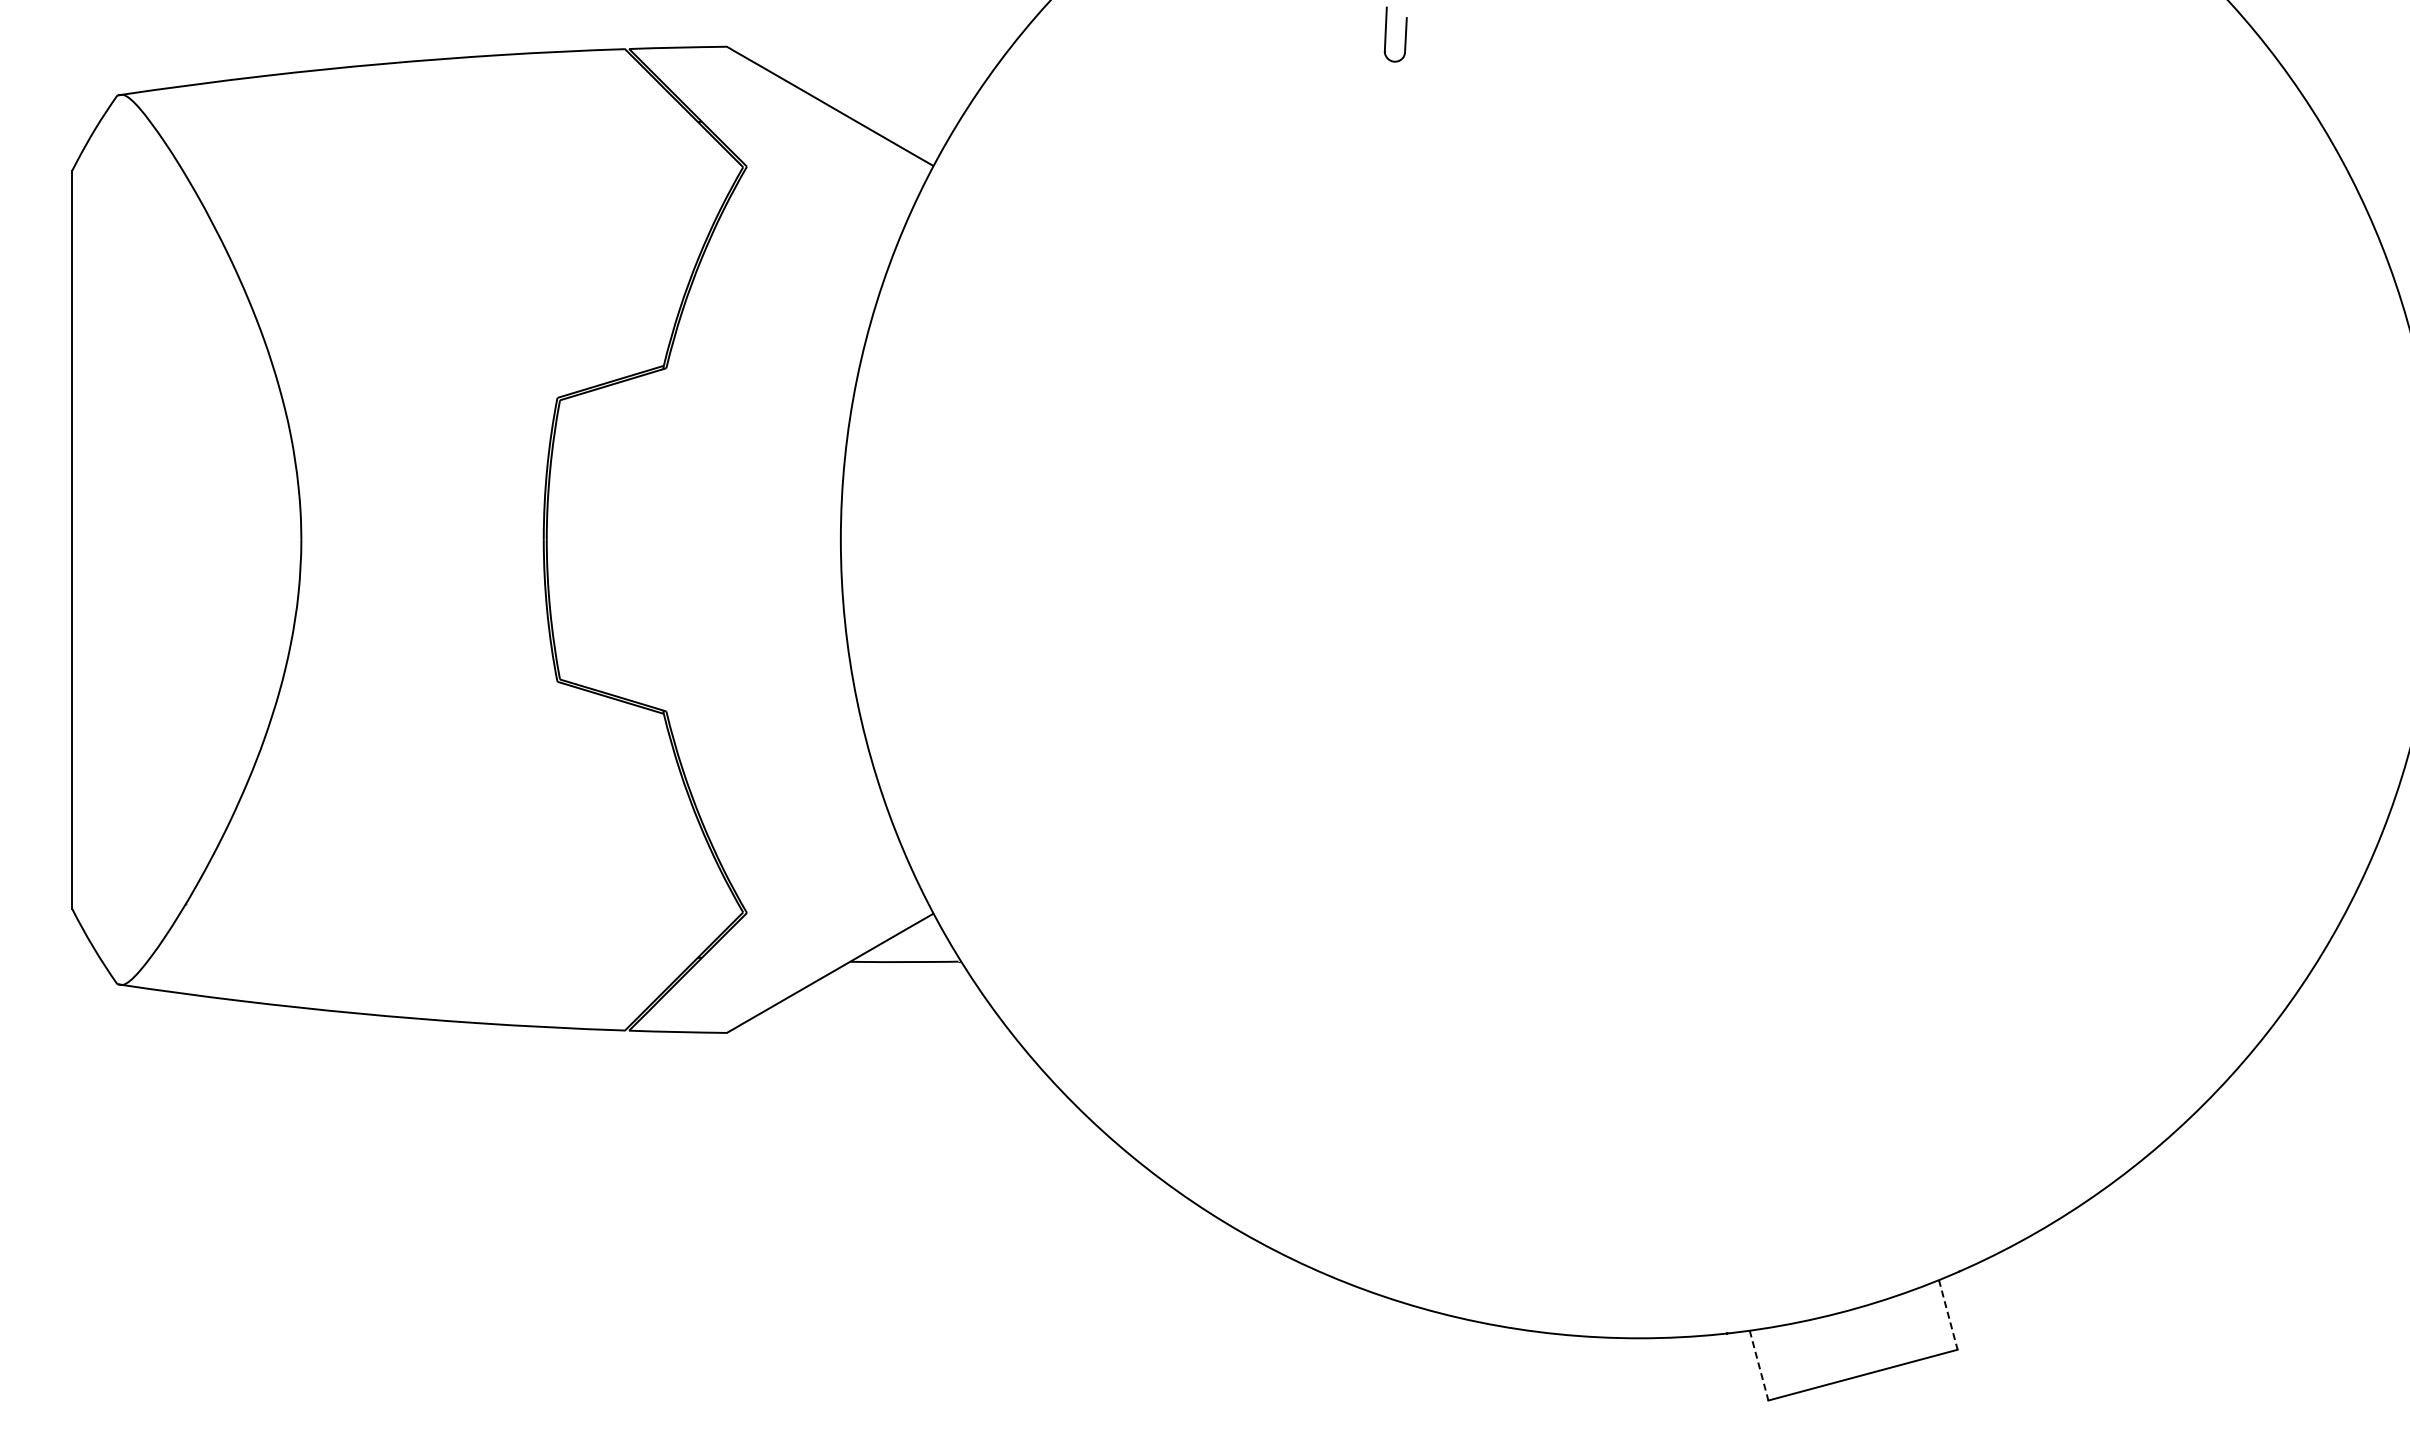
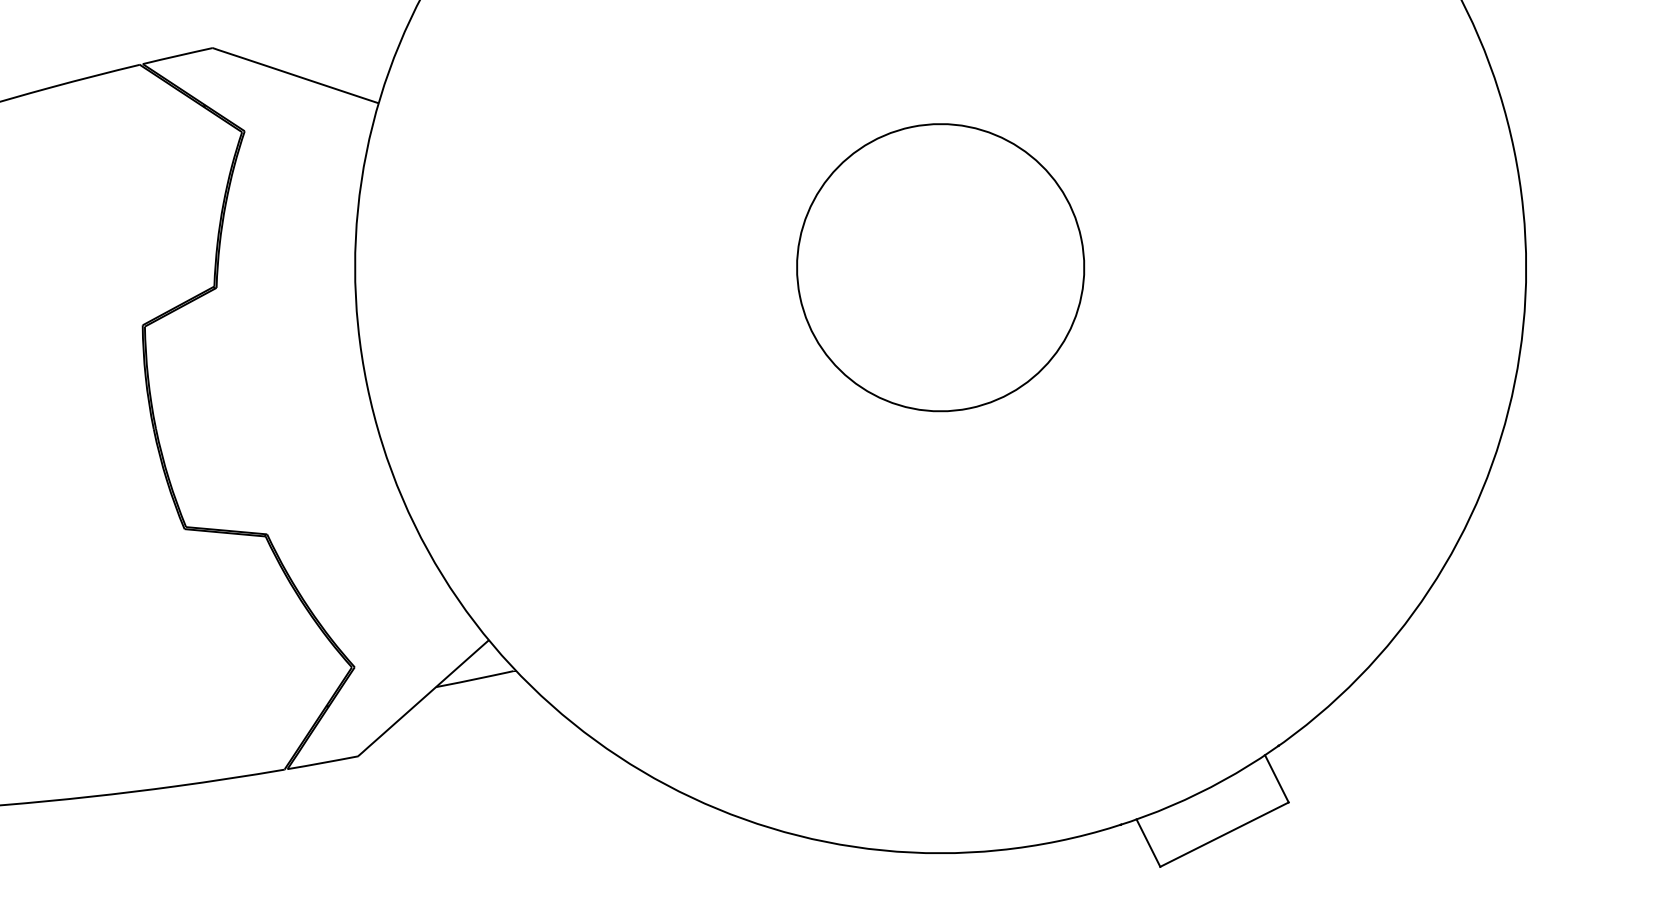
circle: (1639, 539) -> (940, 267), added
line: (1948, 1315) -> (1277, 779), dashed -> solid
line: (1759, 1366) -> (1148, 843), dashed -> solid

